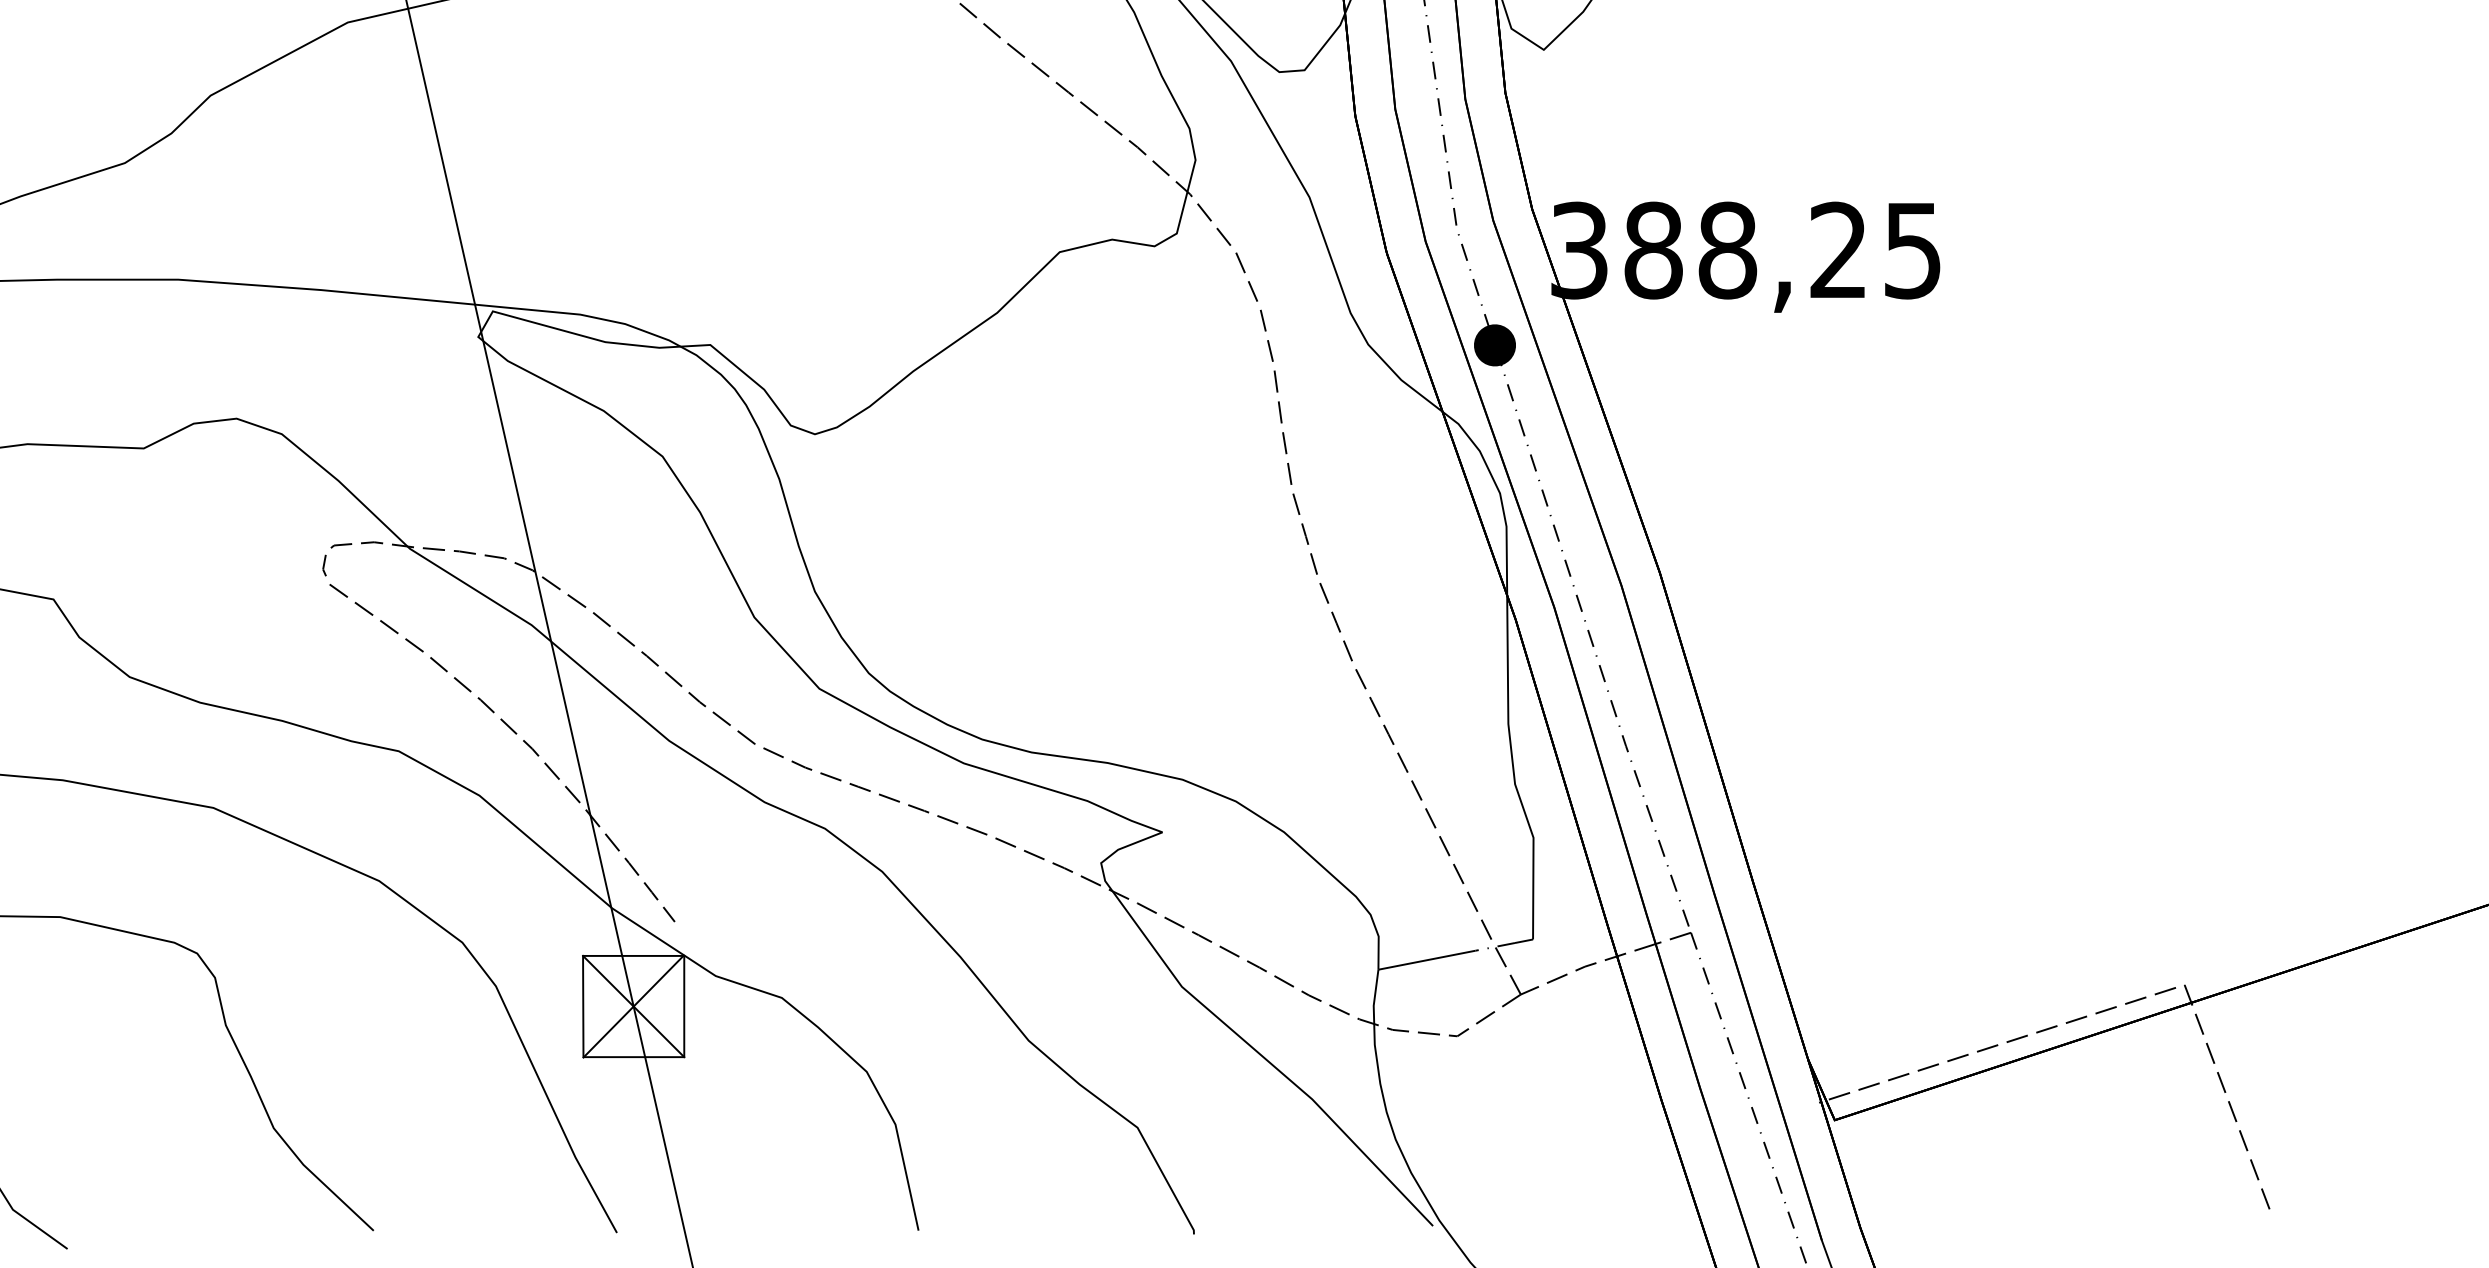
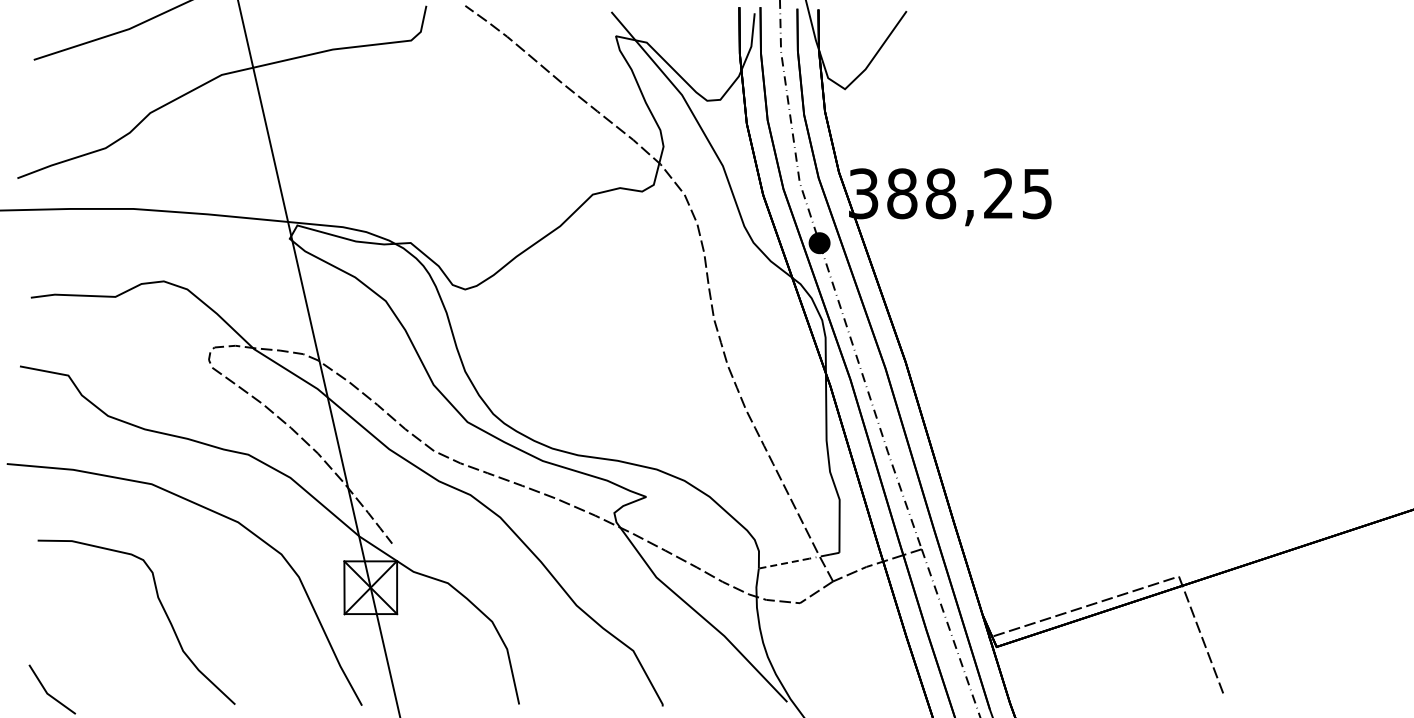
line: (1427, 960) -> (784, 563), solid -> dashed

